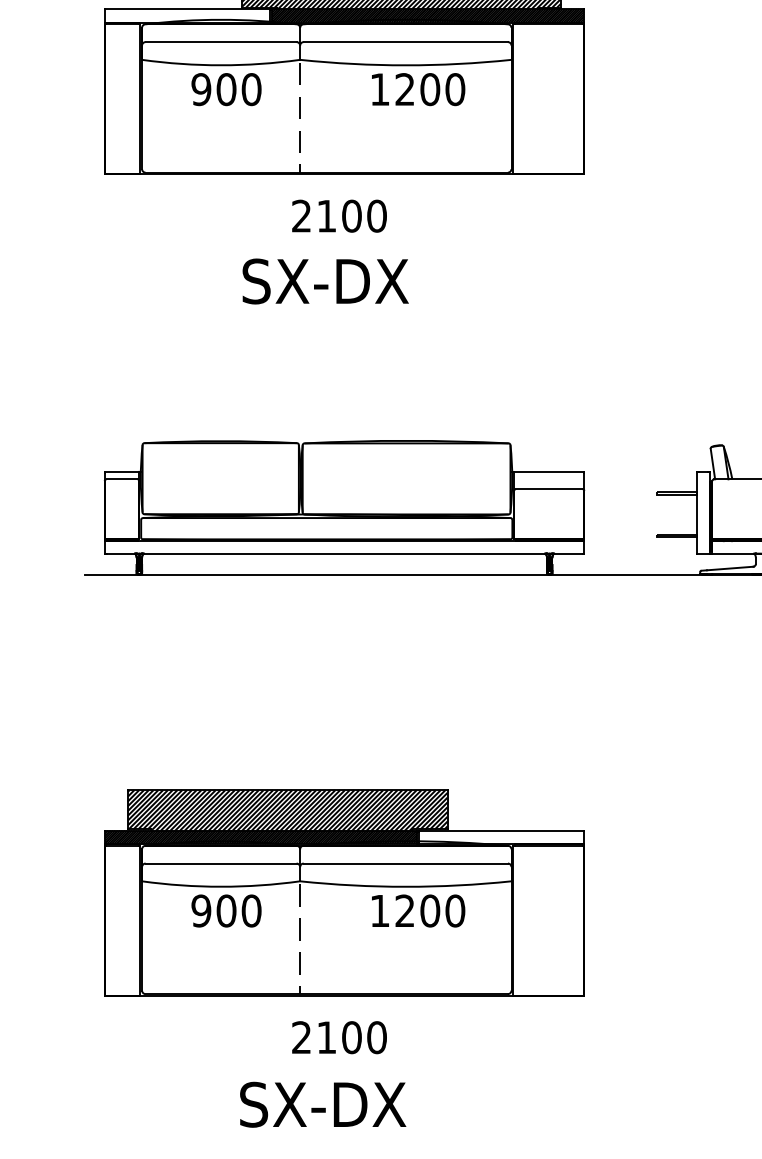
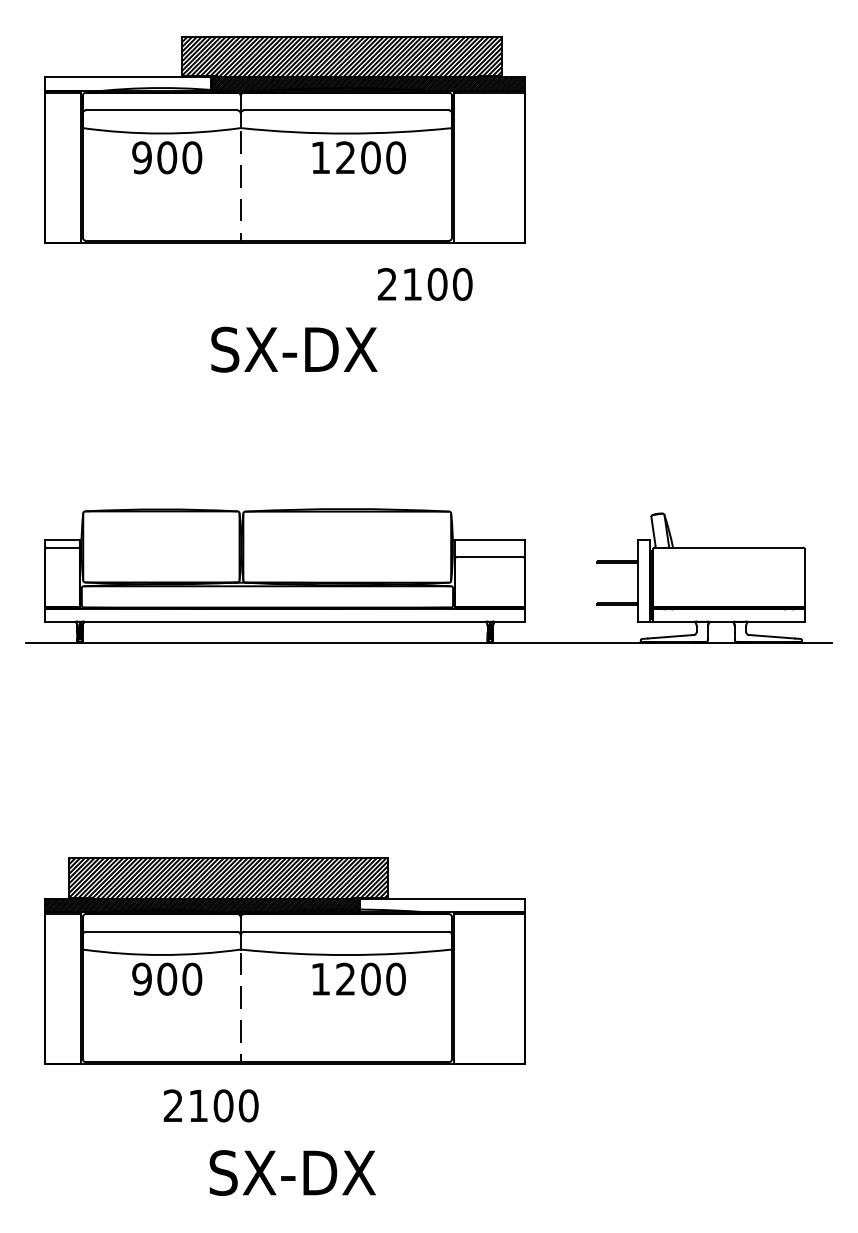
text: (338, 216) -> (424, 284), moved
text: (325, 281) -> (294, 349), moved
text: (338, 1037) -> (210, 1105), moved
text: (322, 1104) -> (292, 1172), moved

